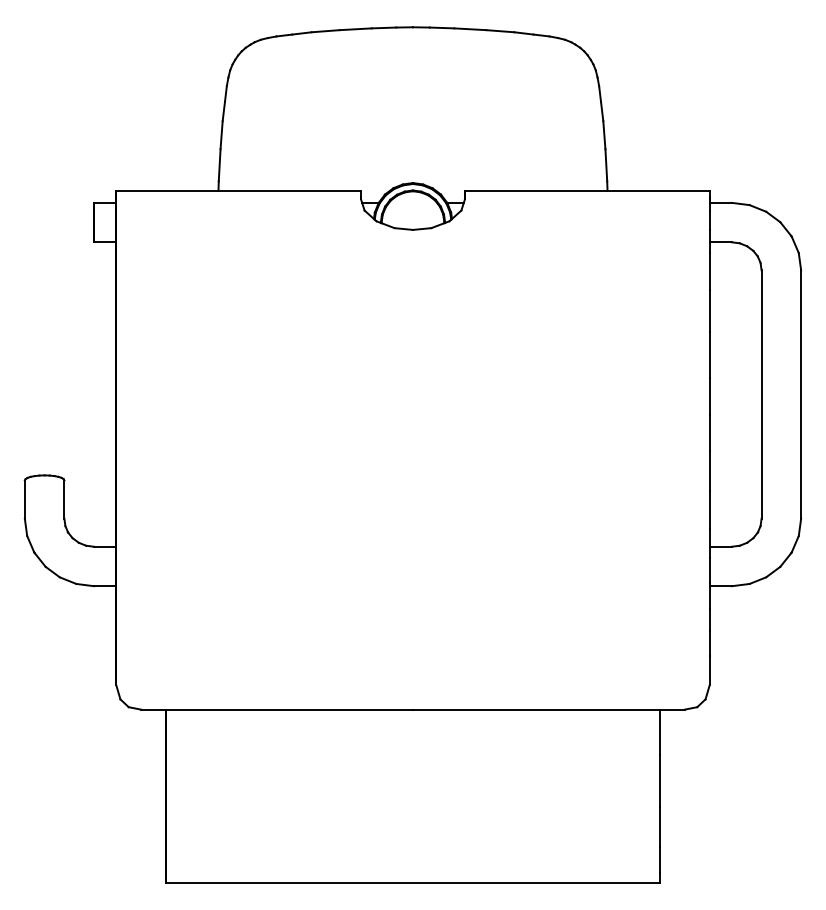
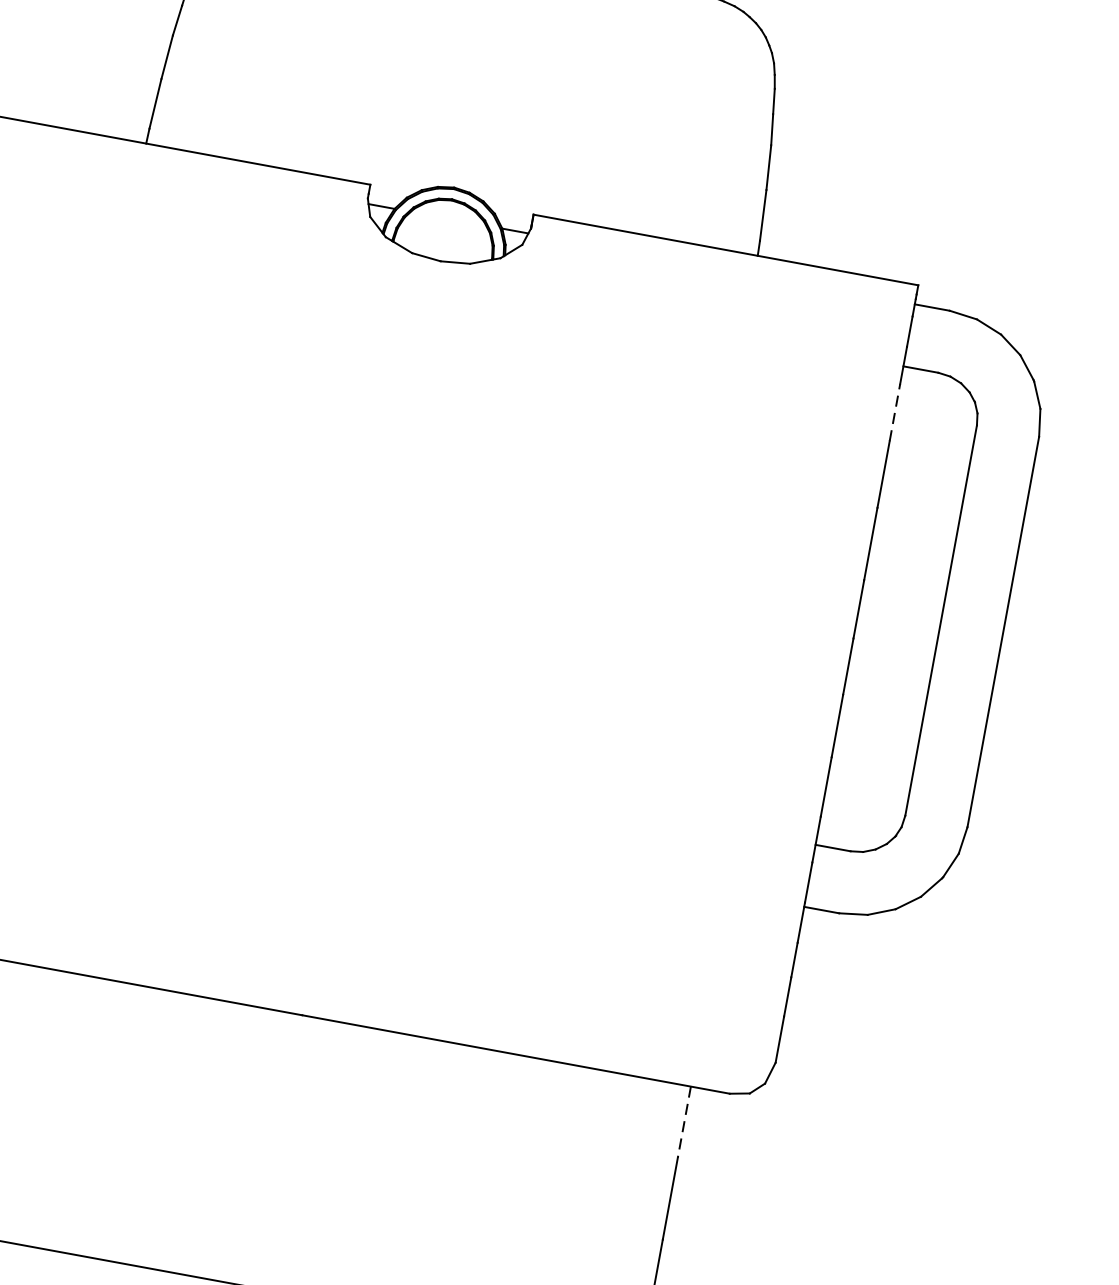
line: (709, 271) -> (894, 412), solid -> dashed
line: (660, 732) -> (684, 1122), solid -> dashed

